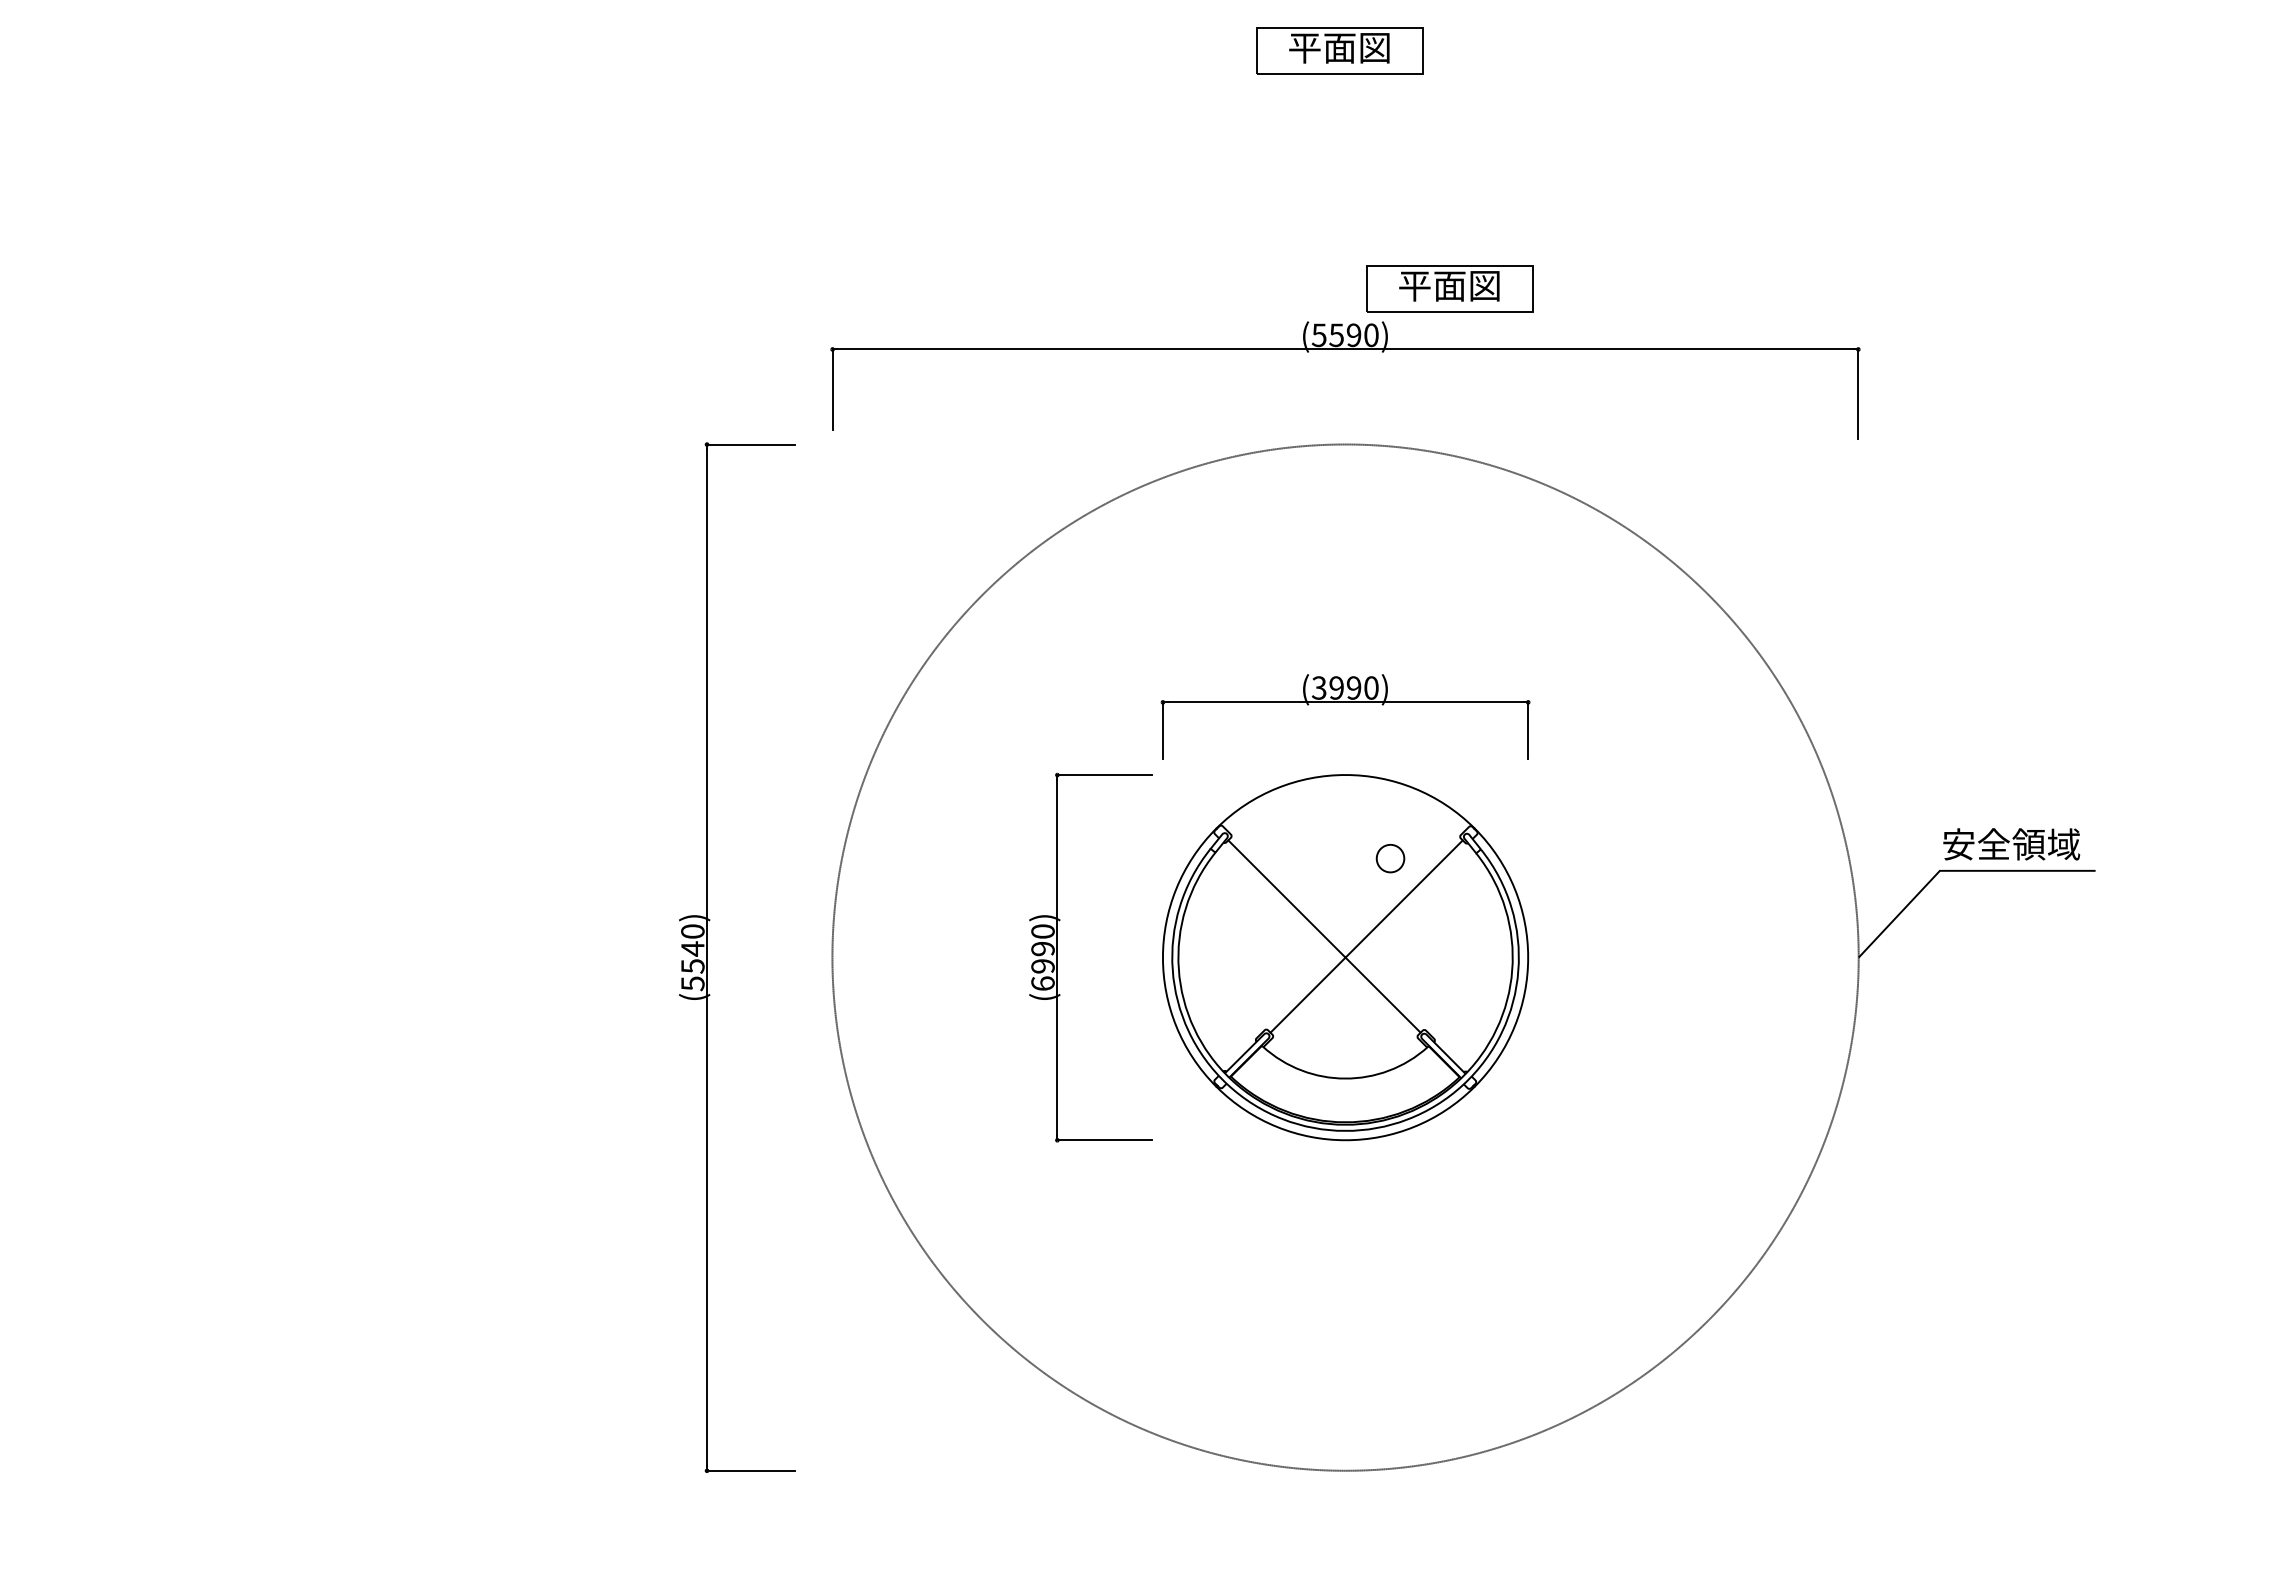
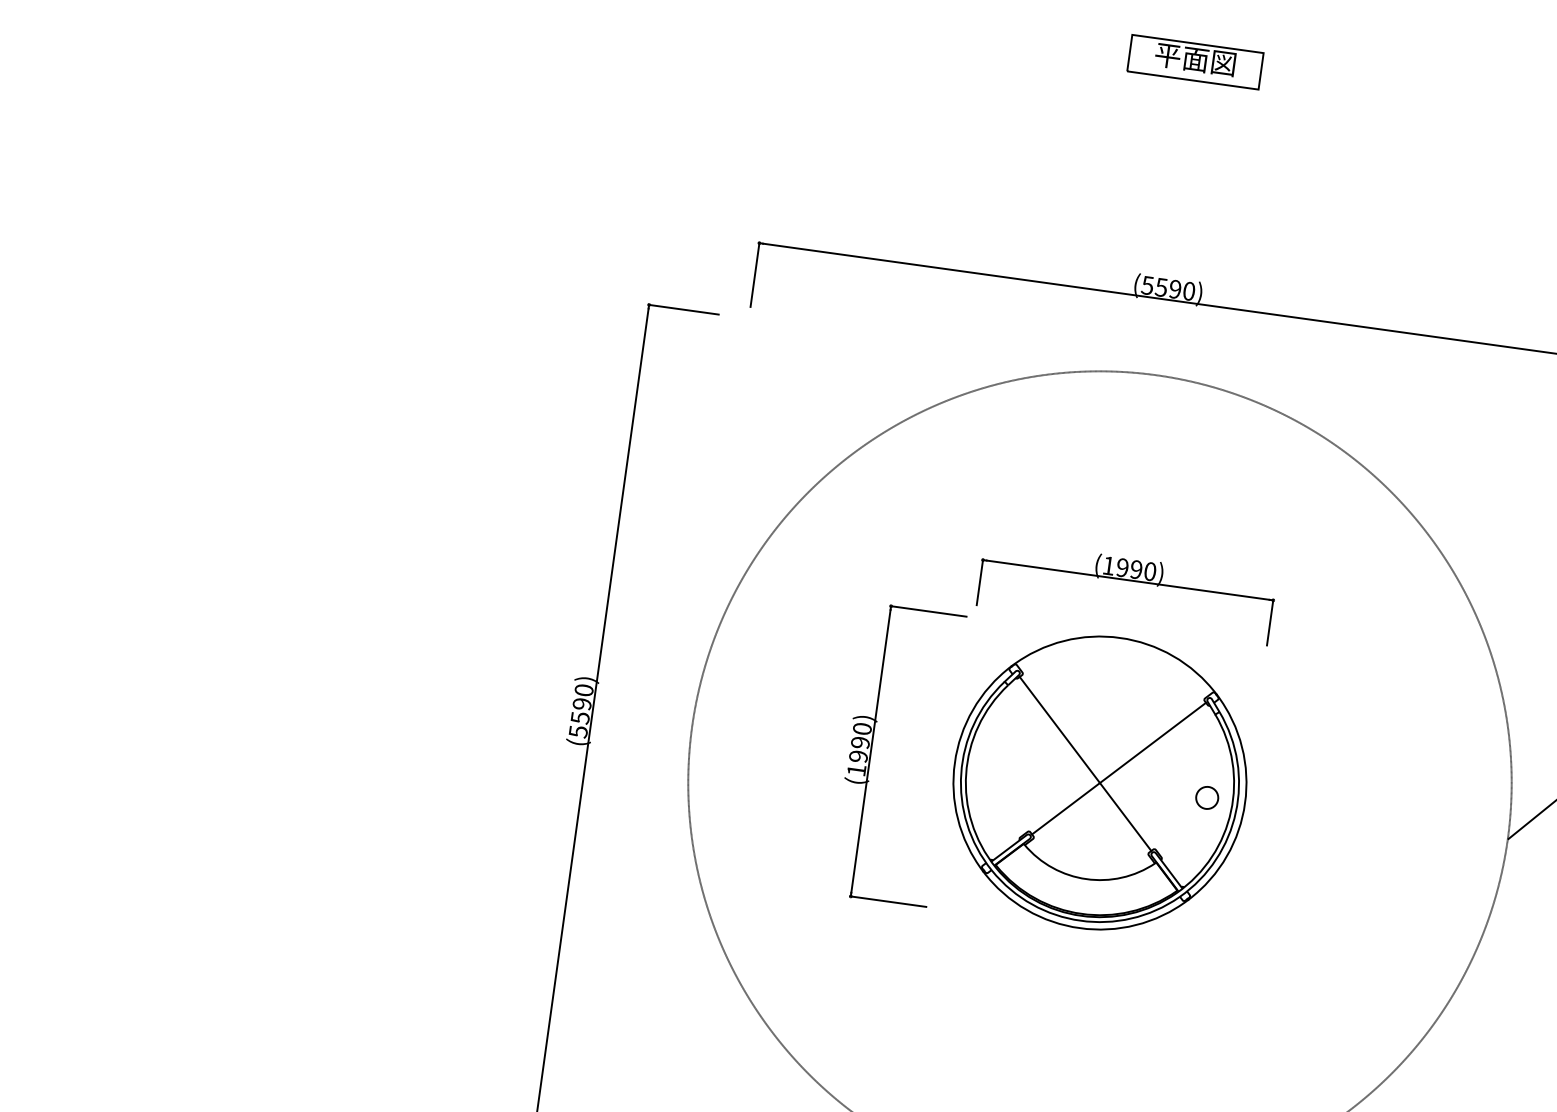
part: (1449, 288) -> (1256, 262), removed
text: (1318, 687) -> (1108, 565), (3990) -> (1990)
circle: (1390, 858) -> (1207, 797), moved
text: (692, 948) -> (581, 703), (5540) -> (5590)
text: (1042, 983) -> (856, 770), (6990) -> (1990)

